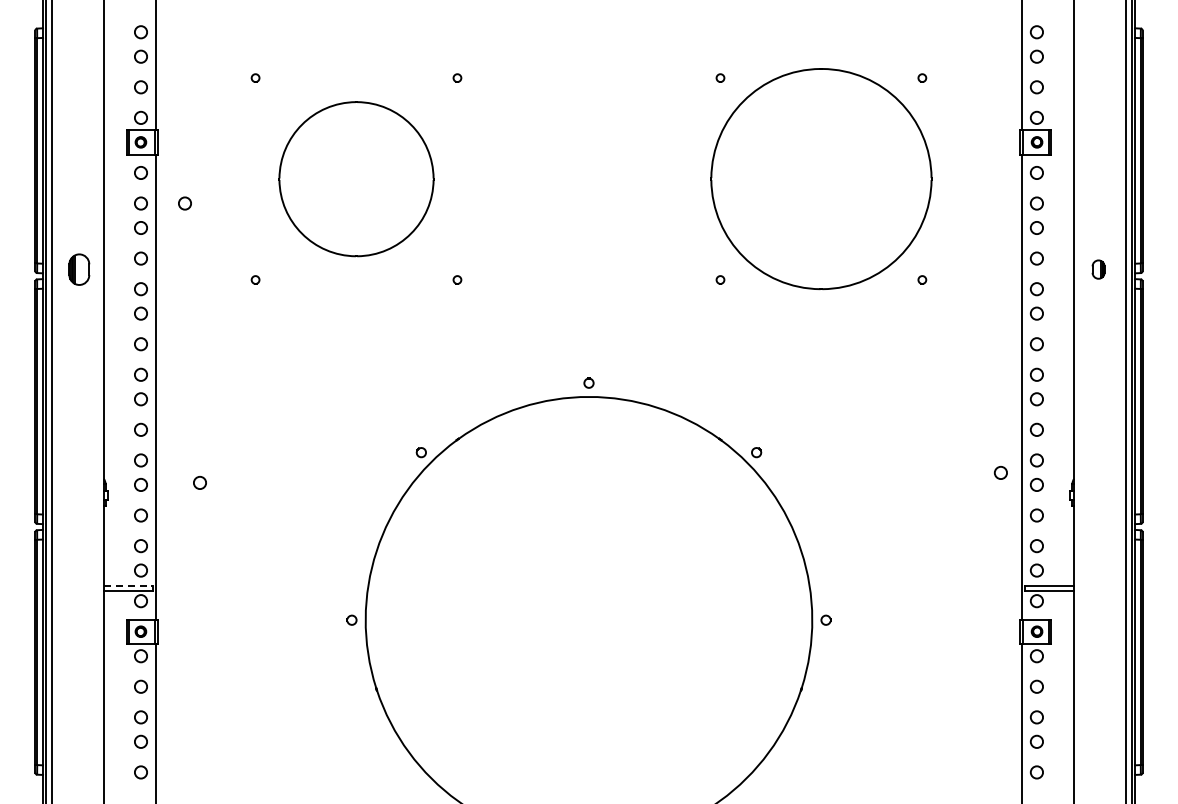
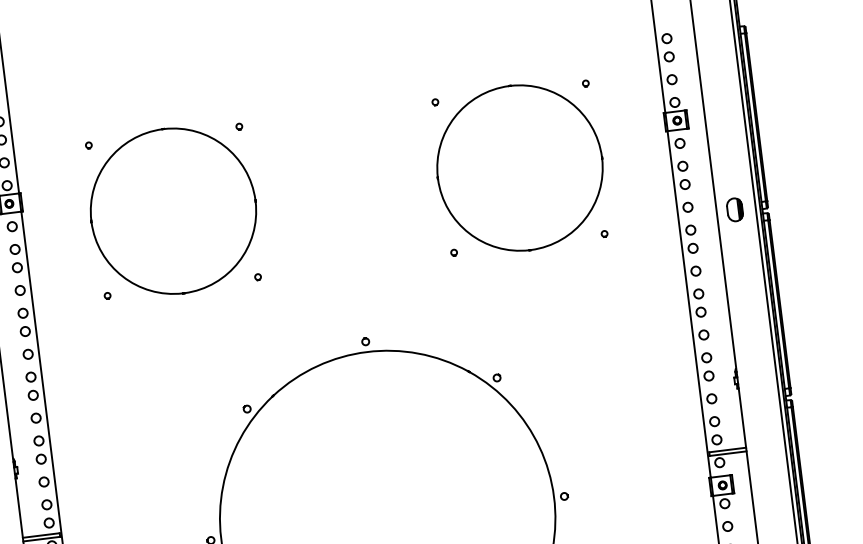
part: (356, 179) -> (173, 211), size x1.43
circle: (184, 203) -> (47, 245), removed
part: (1098, 269) -> (734, 209), size x1.67
circle: (1000, 472) -> (680, 370), removed
circle: (199, 482) -> (84, 451), removed
line: (128, 585) -> (41, 535), dashed -> solid

